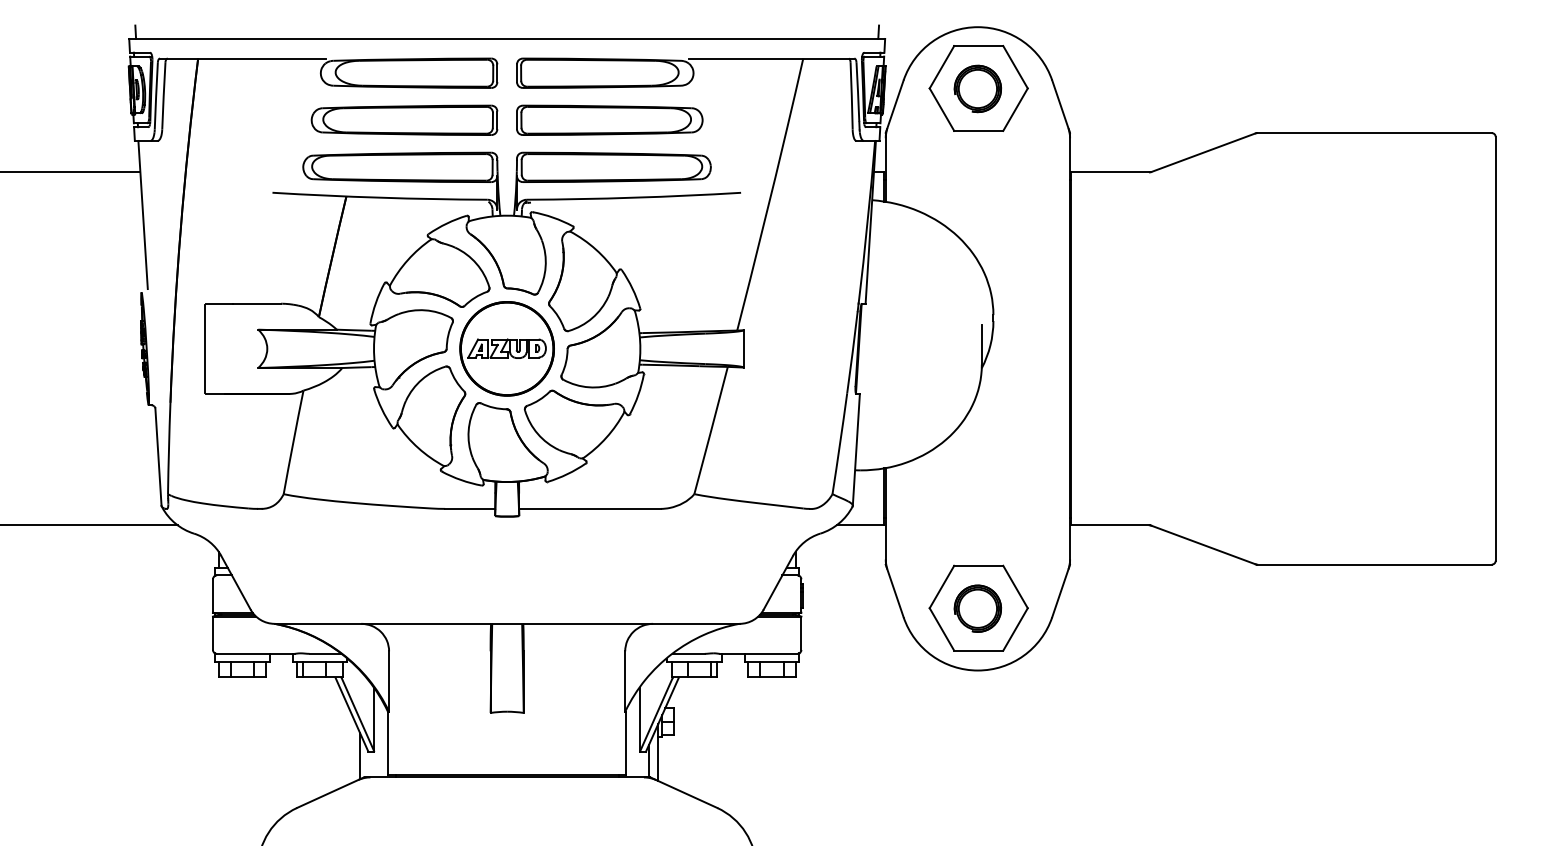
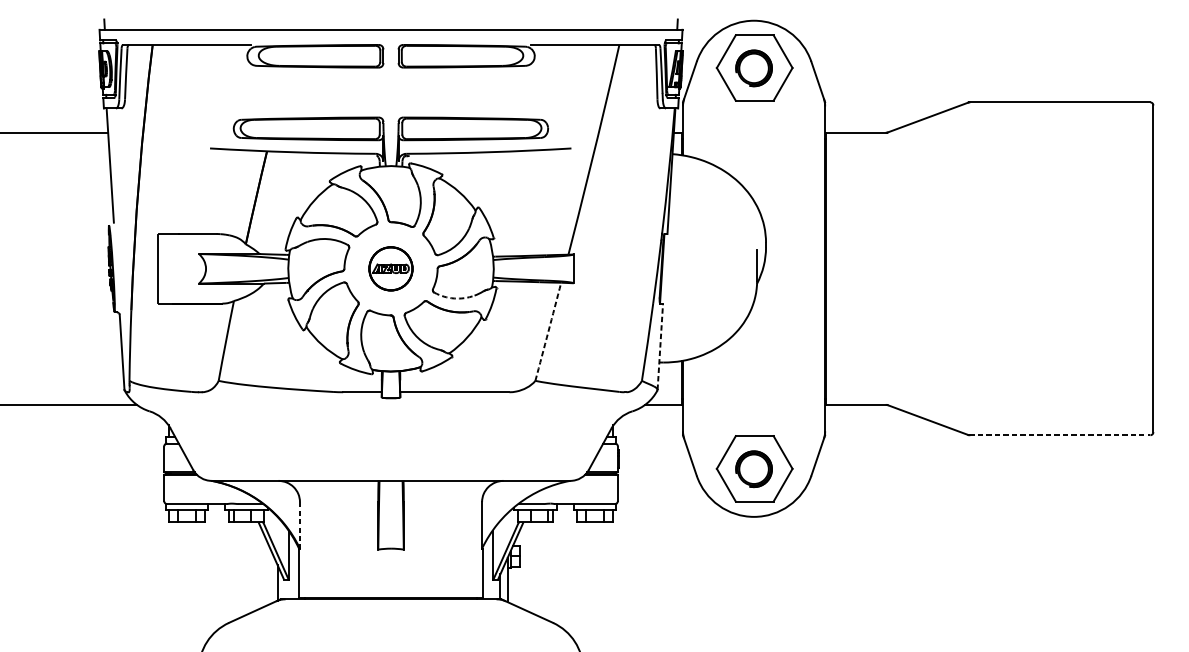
part: (404, 119) -> (311, 91), removed
part: (609, 119) -> (469, 91), removed
part: (506, 348) -> (390, 268), size x0.6
arc: (589, 387) -> (454, 298), solid -> dashed
arc: (711, 430) -> (548, 331), solid -> dashed
line: (856, 449) -> (660, 346), solid -> dashed
line: (1374, 564) -> (1059, 435), solid -> dashed
line: (389, 682) -> (300, 526), solid -> dashed

